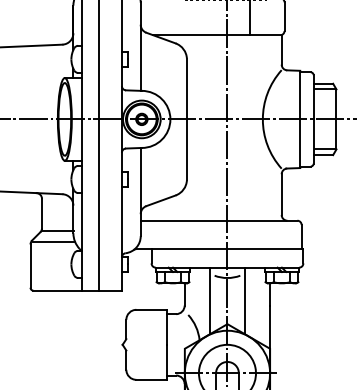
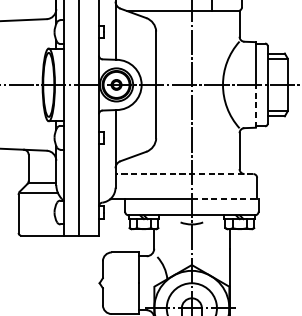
line: (300, 143) -> (256, 106), solid -> dashed
line: (218, 220) -> (183, 173), solid -> dashed
line: (265, 249) -> (225, 199), solid -> dashed
line: (210, 300) -> (176, 244), removed
line: (244, 300) -> (206, 244), removed

